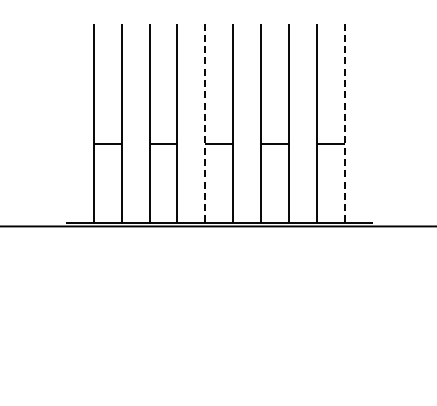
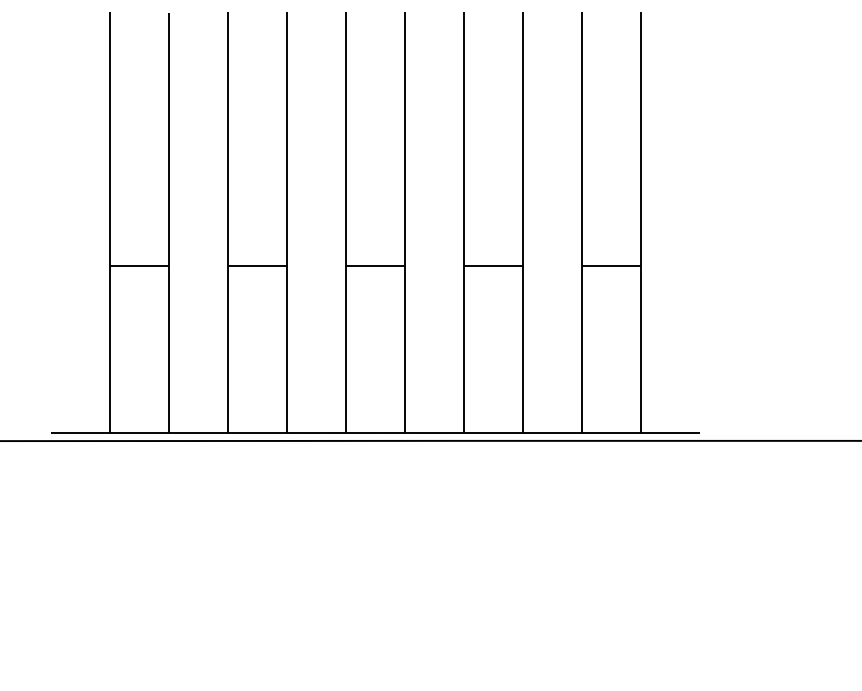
line: (205, 123) -> (346, 223), dashed -> solid
line: (344, 123) -> (640, 223), dashed -> solid

